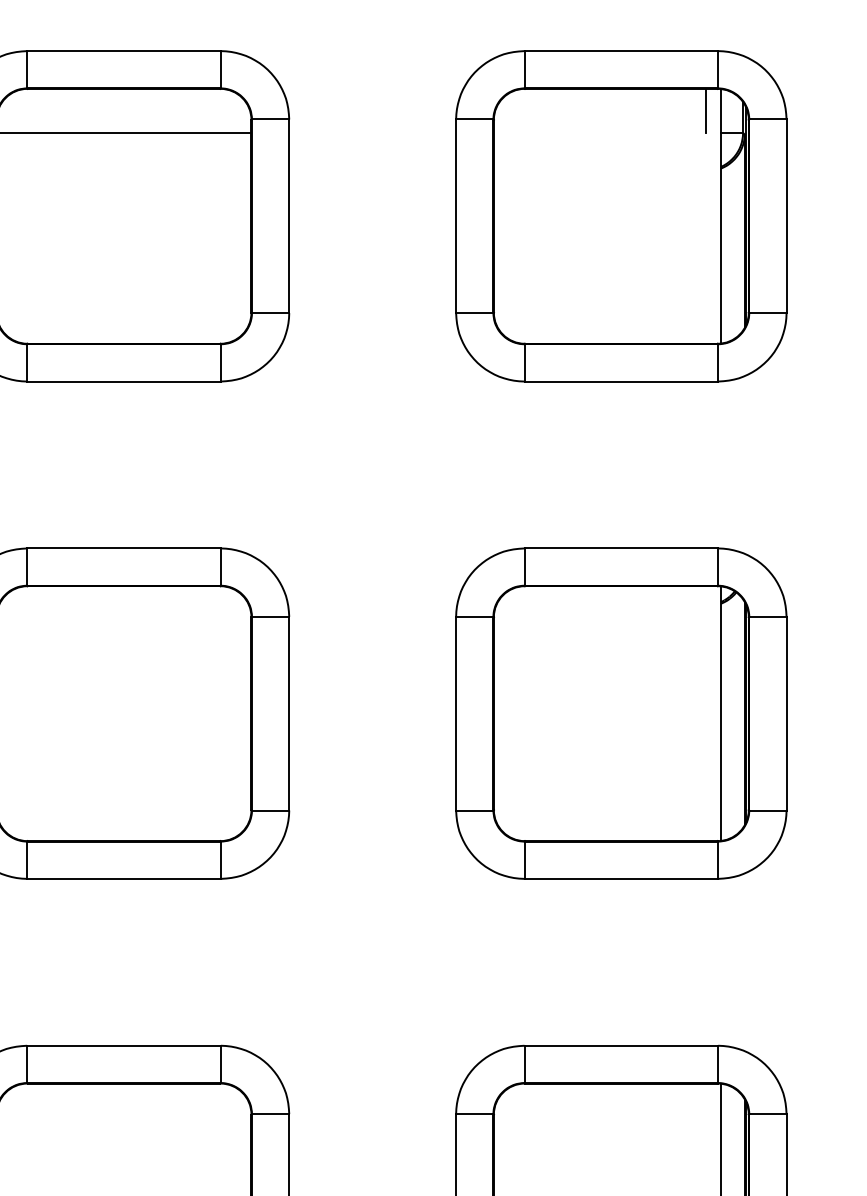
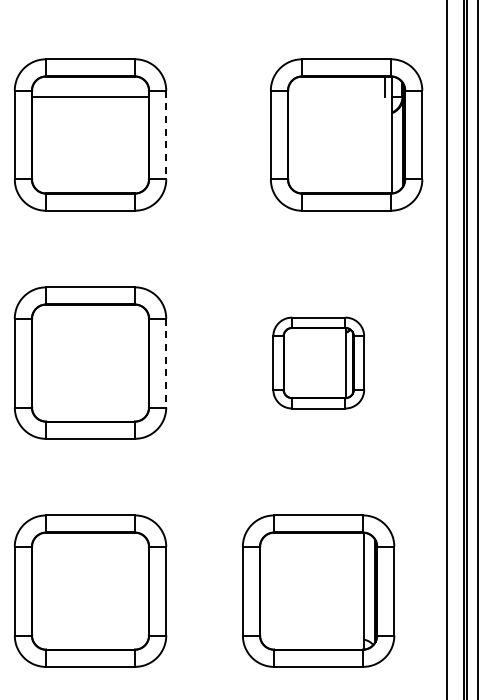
part: (621, 215) -> (346, 134), moved
line: (289, 217) -> (166, 135), solid -> dashed
part: (621, 712) -> (318, 362), size x0.6
line: (289, 714) -> (166, 363), solid -> dashed

